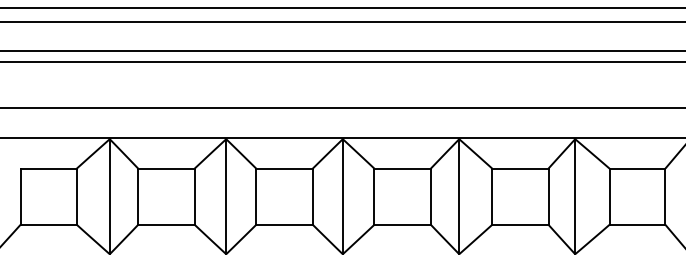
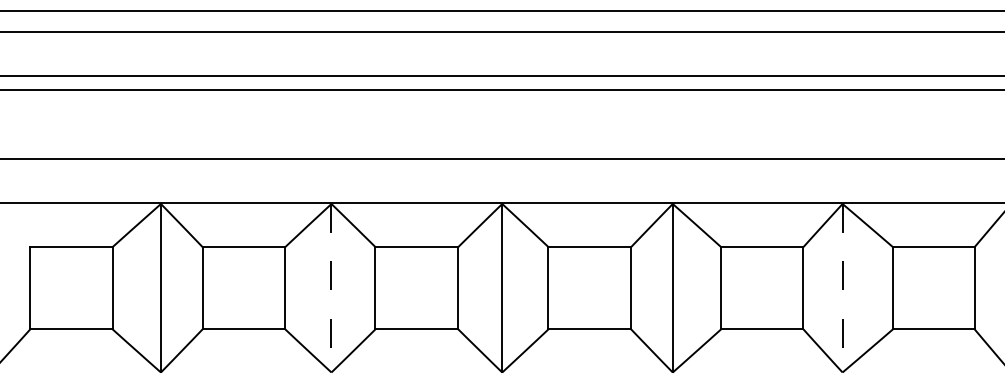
line: (226, 196) -> (331, 287), solid -> dashed
line: (575, 196) -> (843, 287), solid -> dashed

